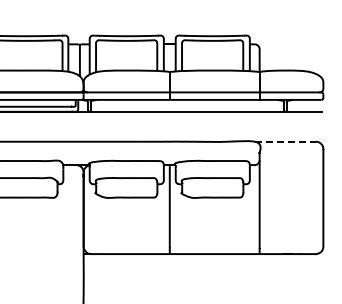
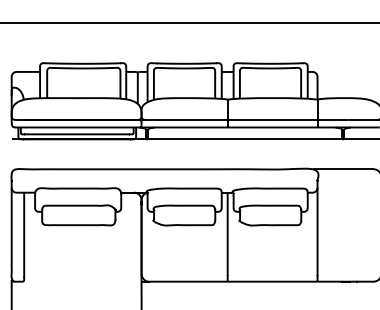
line: (285, 141) -> (343, 169), dashed -> solid

